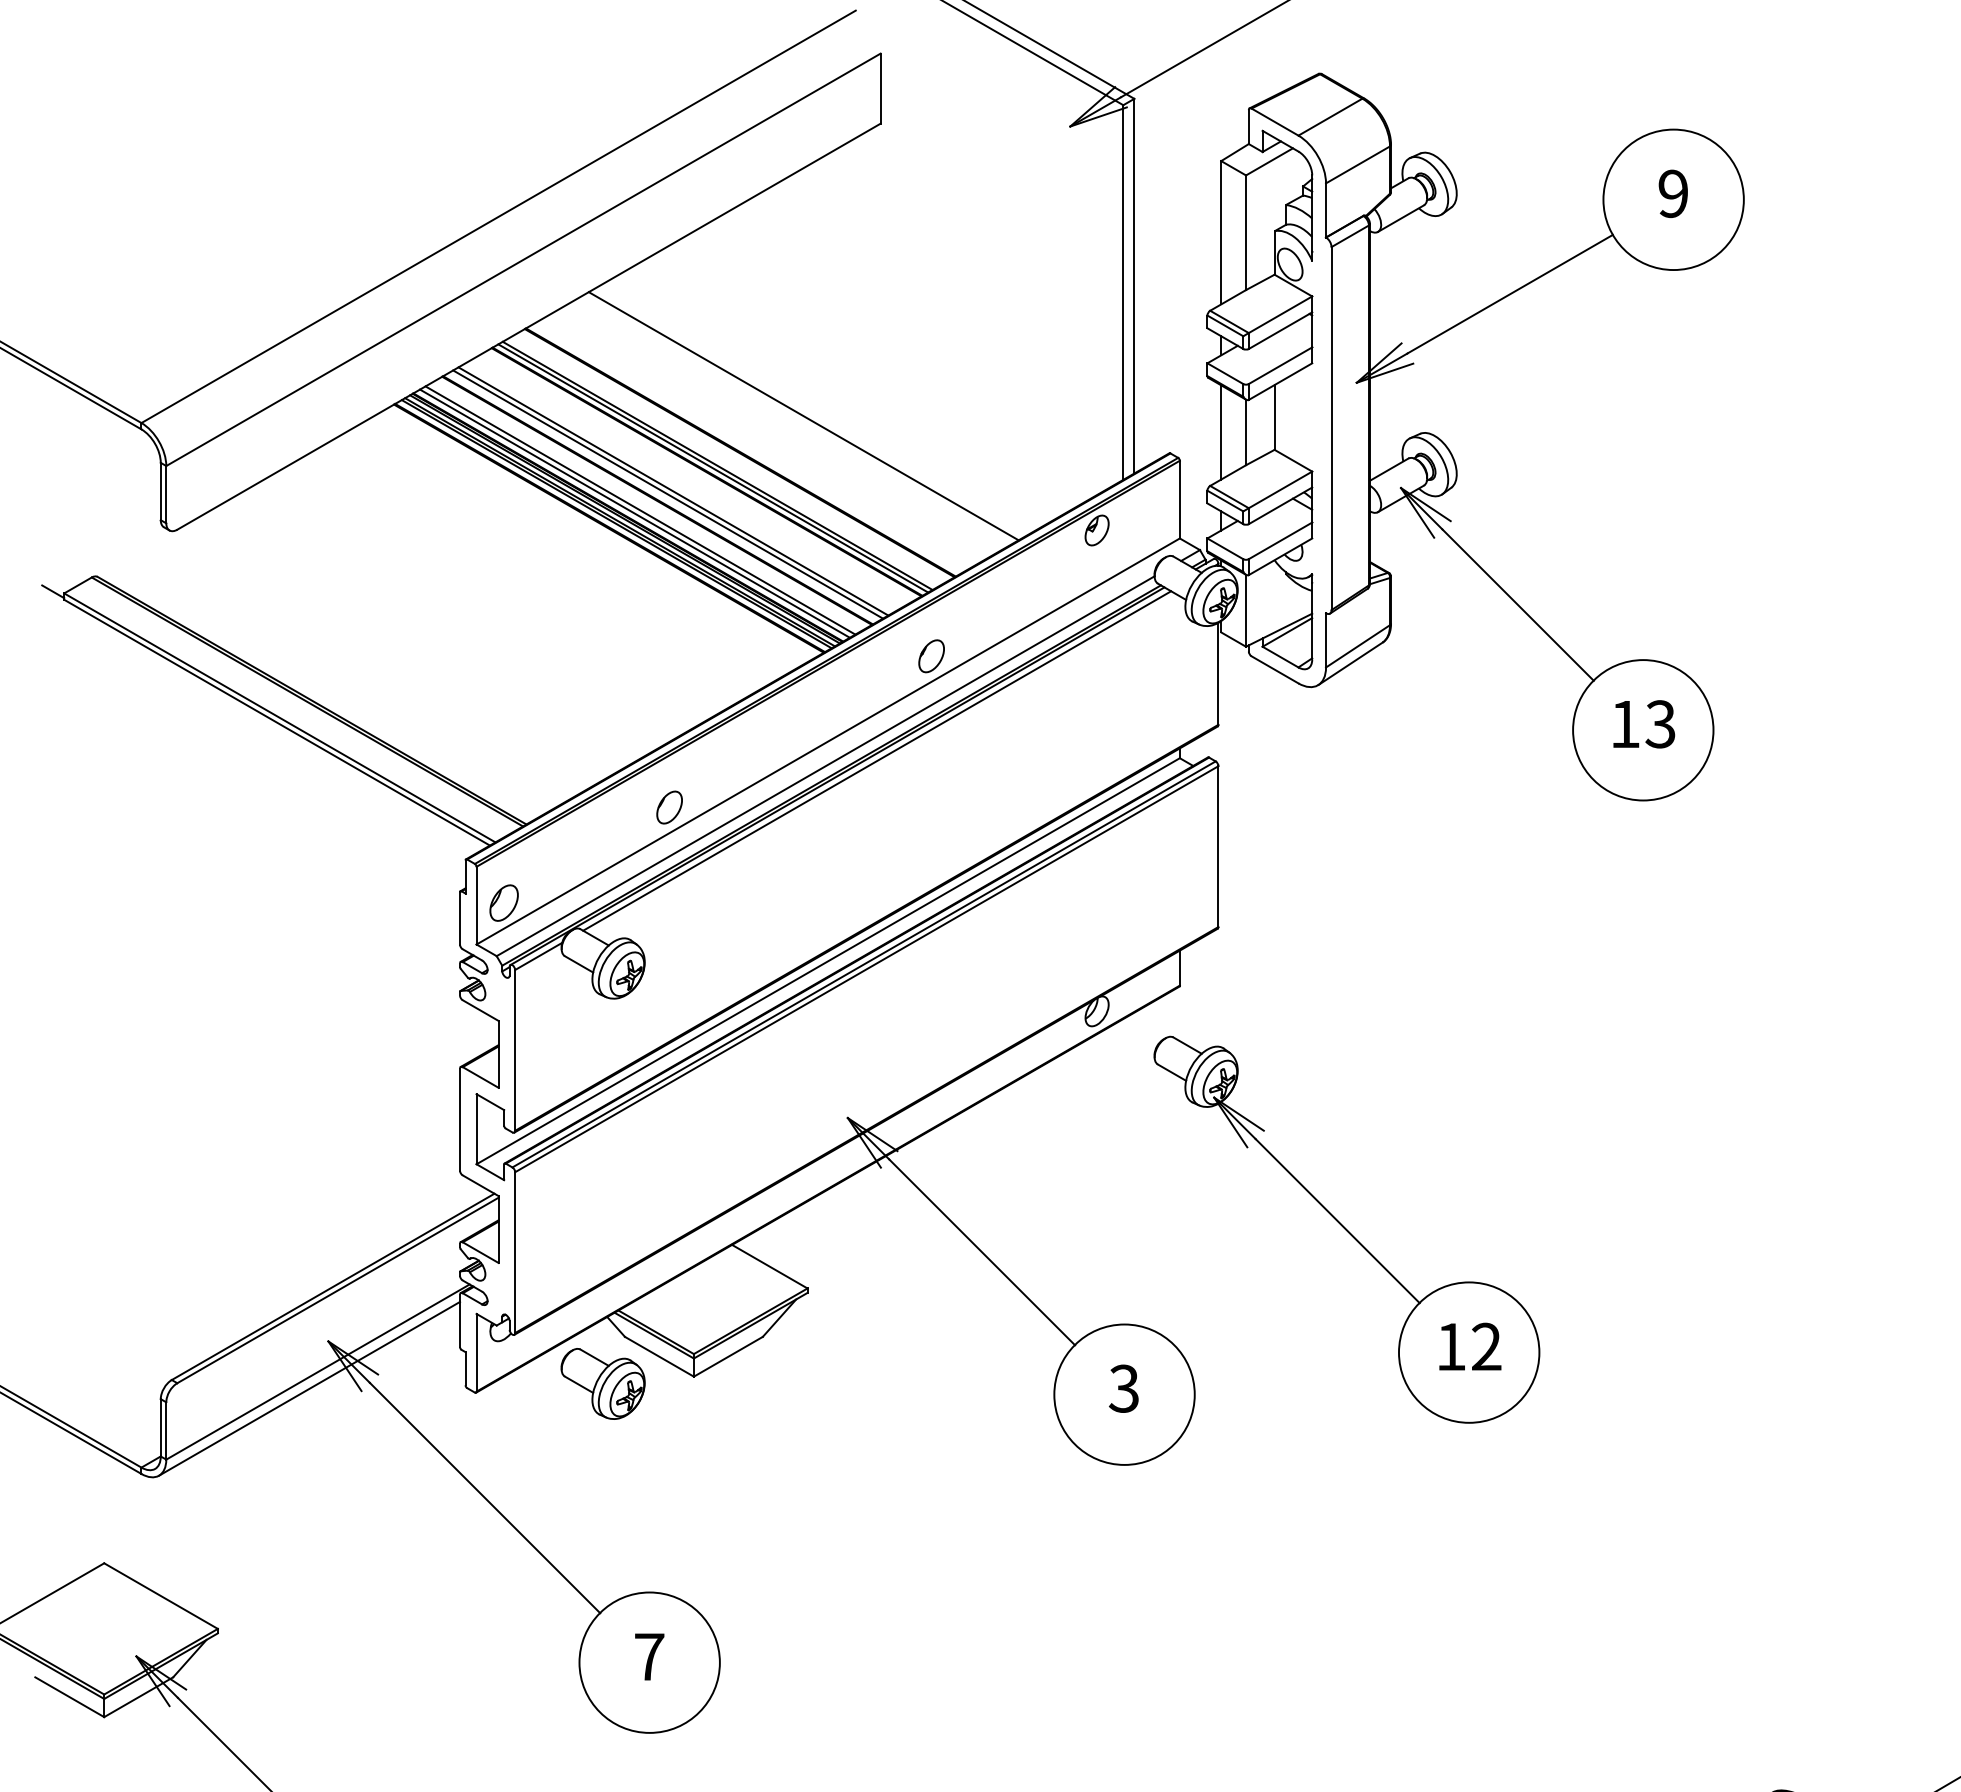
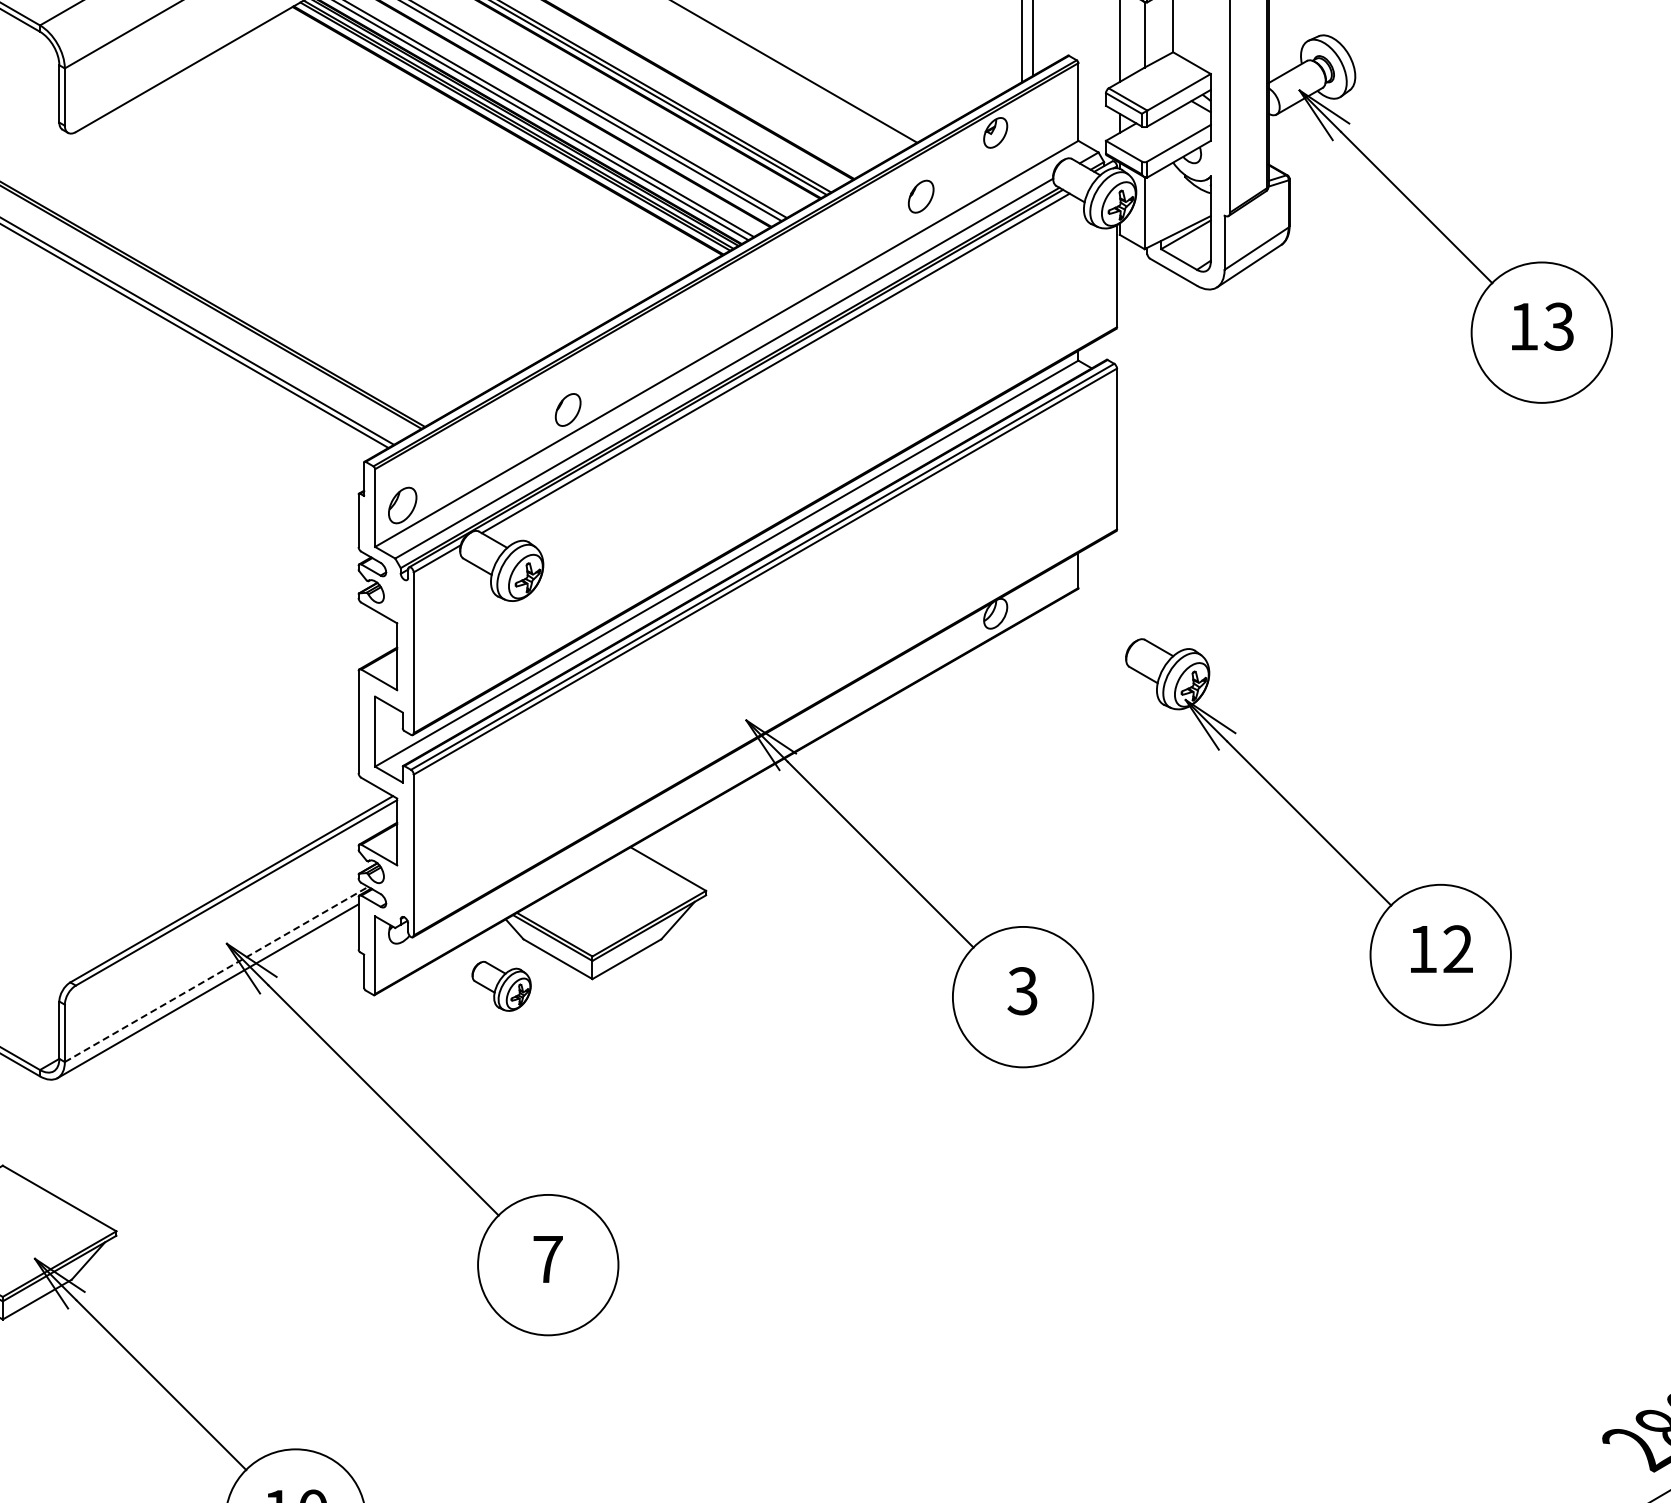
part: (931, 656) -> (921, 196), moved
part: (1346, 1229) -> (1318, 831), moved
line: (318, 1371) -> (217, 973), solid -> dashed
part: (602, 1383) -> (501, 985), size x0.7

